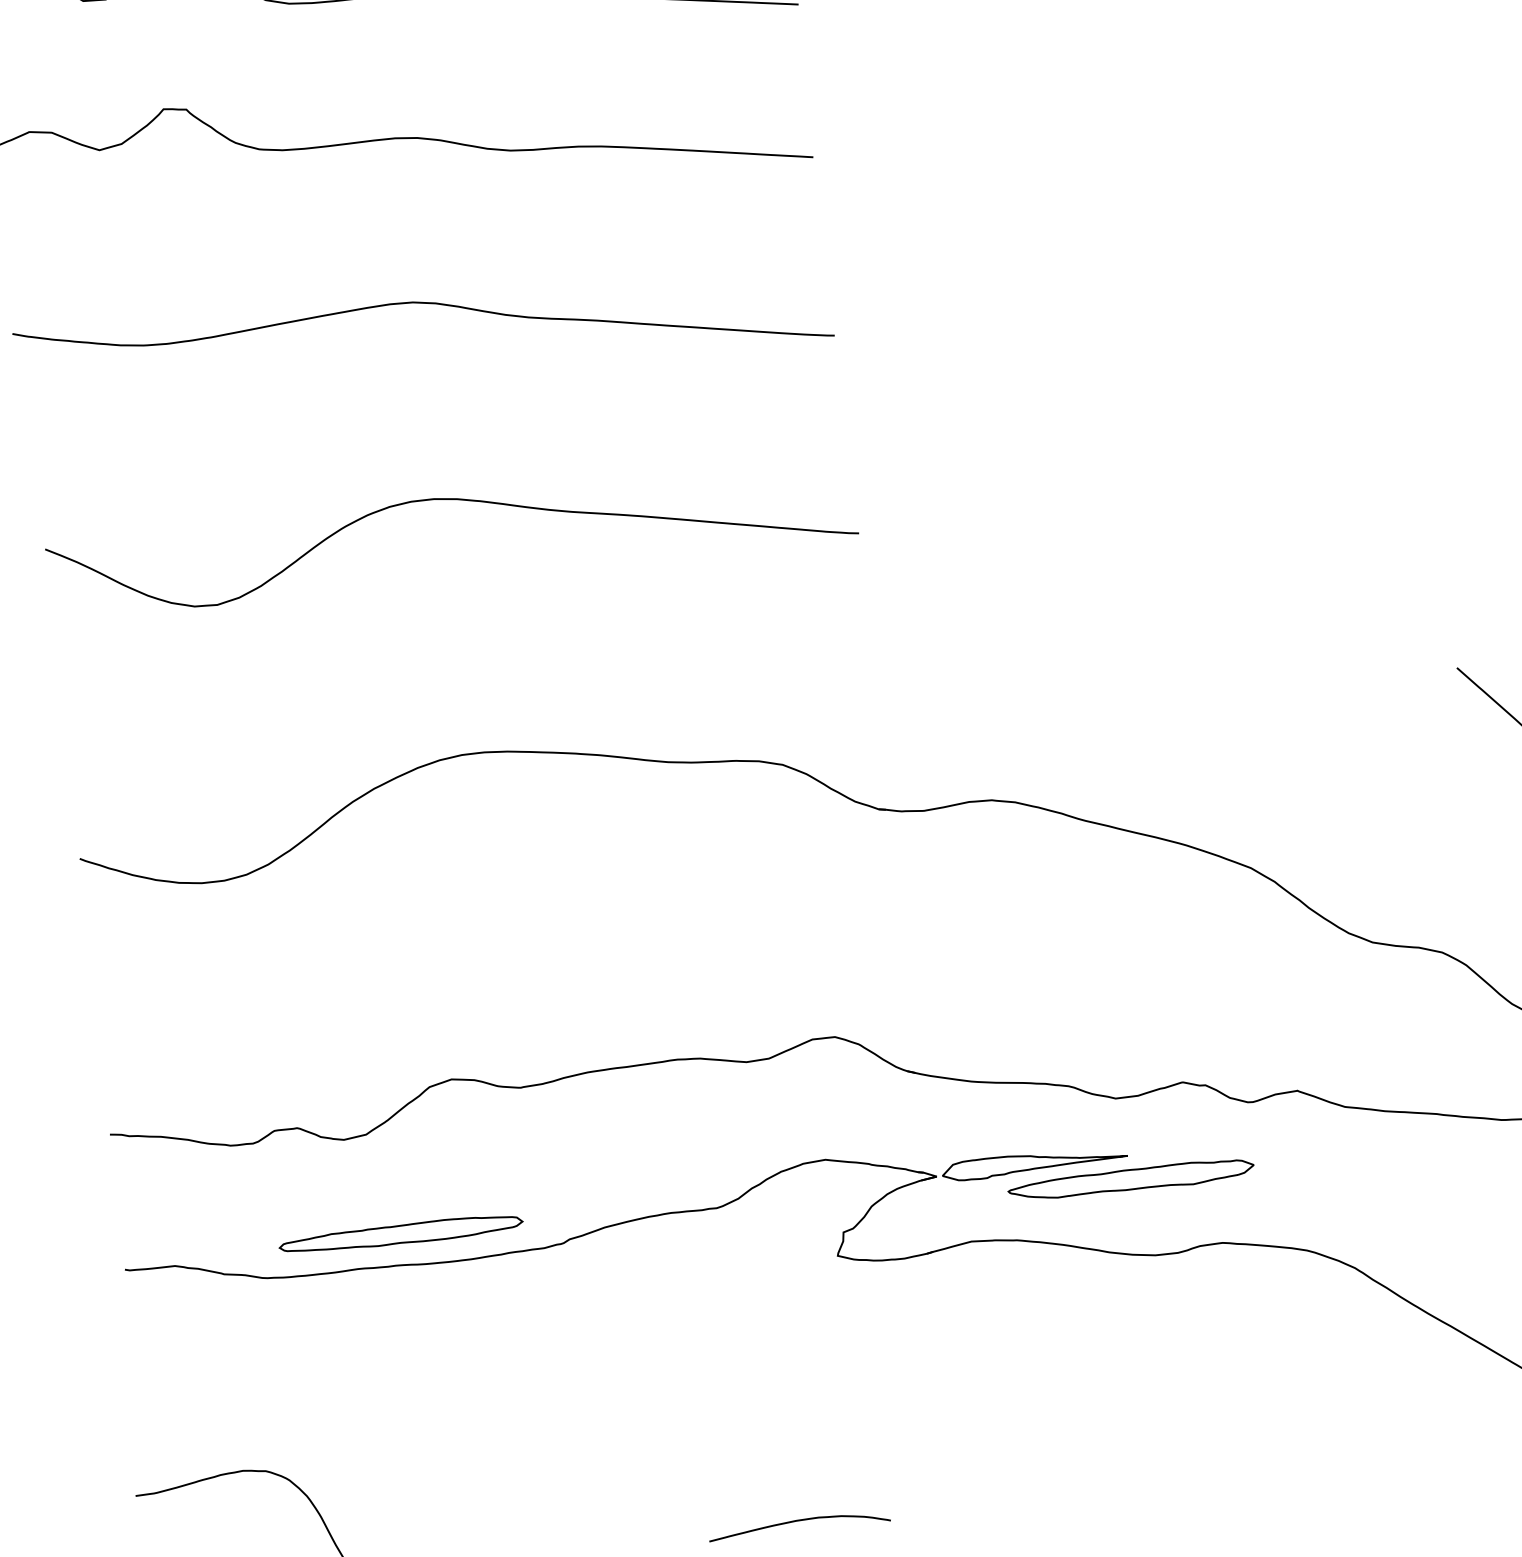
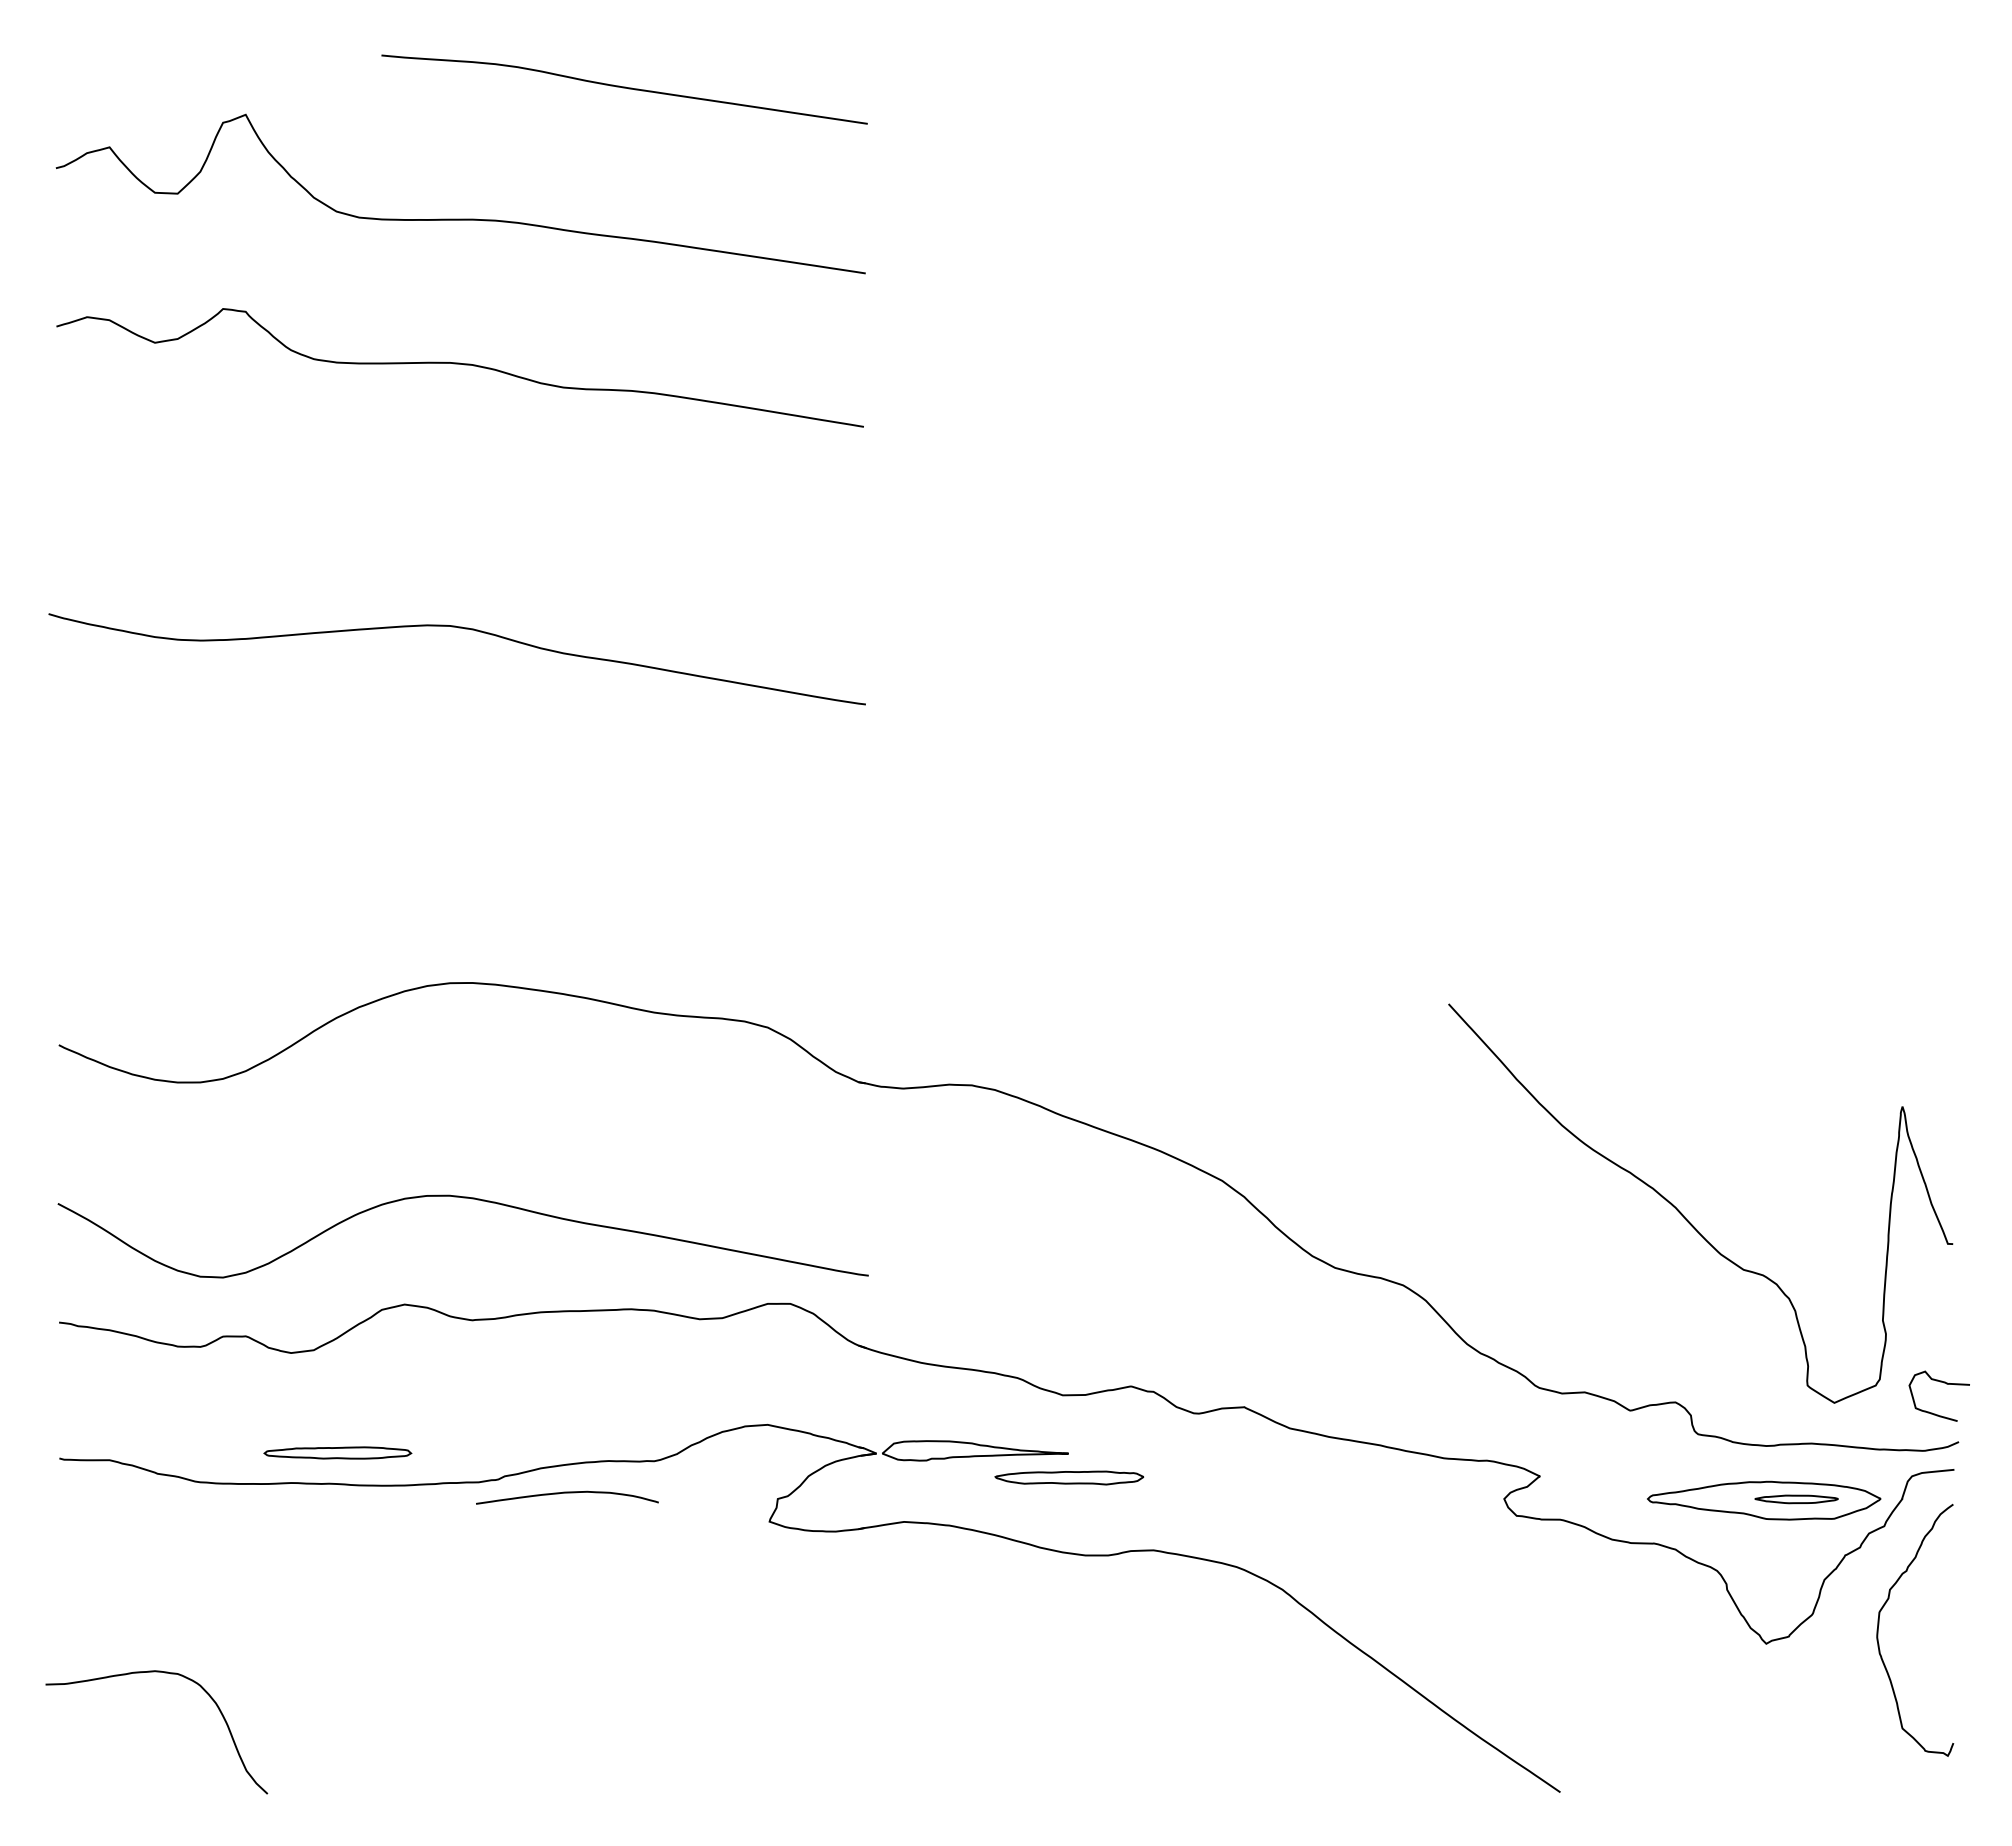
curve: (421, 304) -> (458, 628), moved
curve: (447, 500) -> (463, 1198), moved
part: (1131, 1179) -> (1069, 1477), size x0.6
part: (400, 1233) -> (337, 1452), size x0.6
curve: (799, 1521) -> (567, 1493), moved

